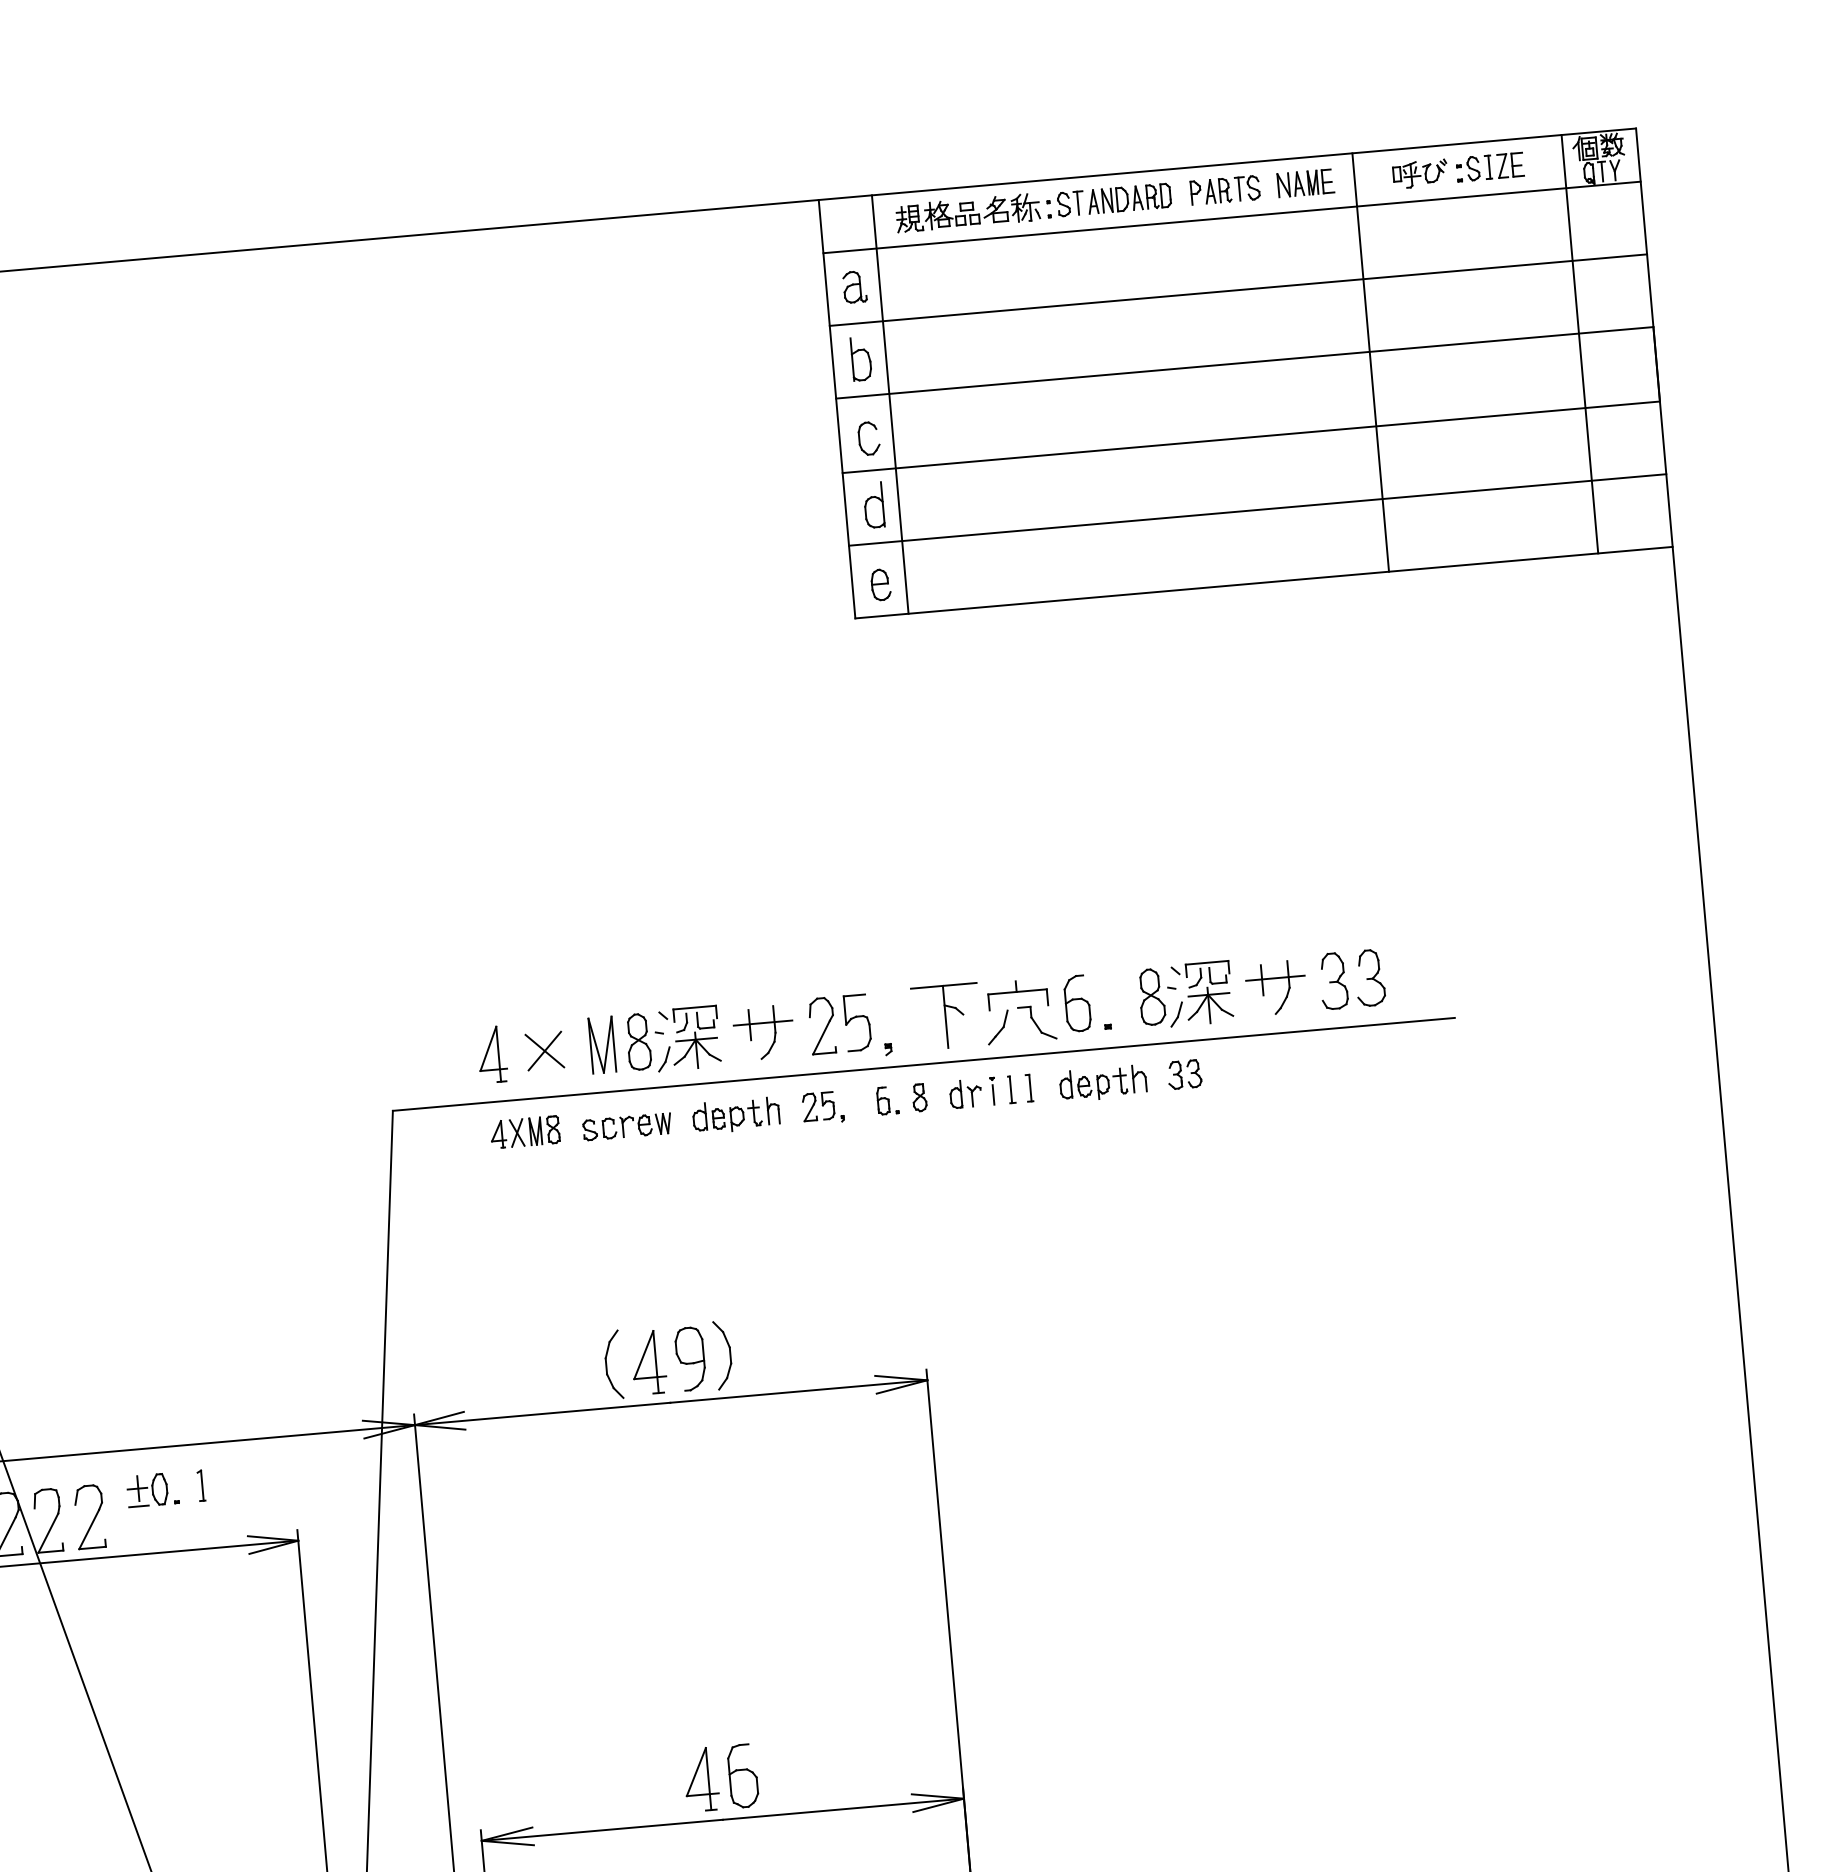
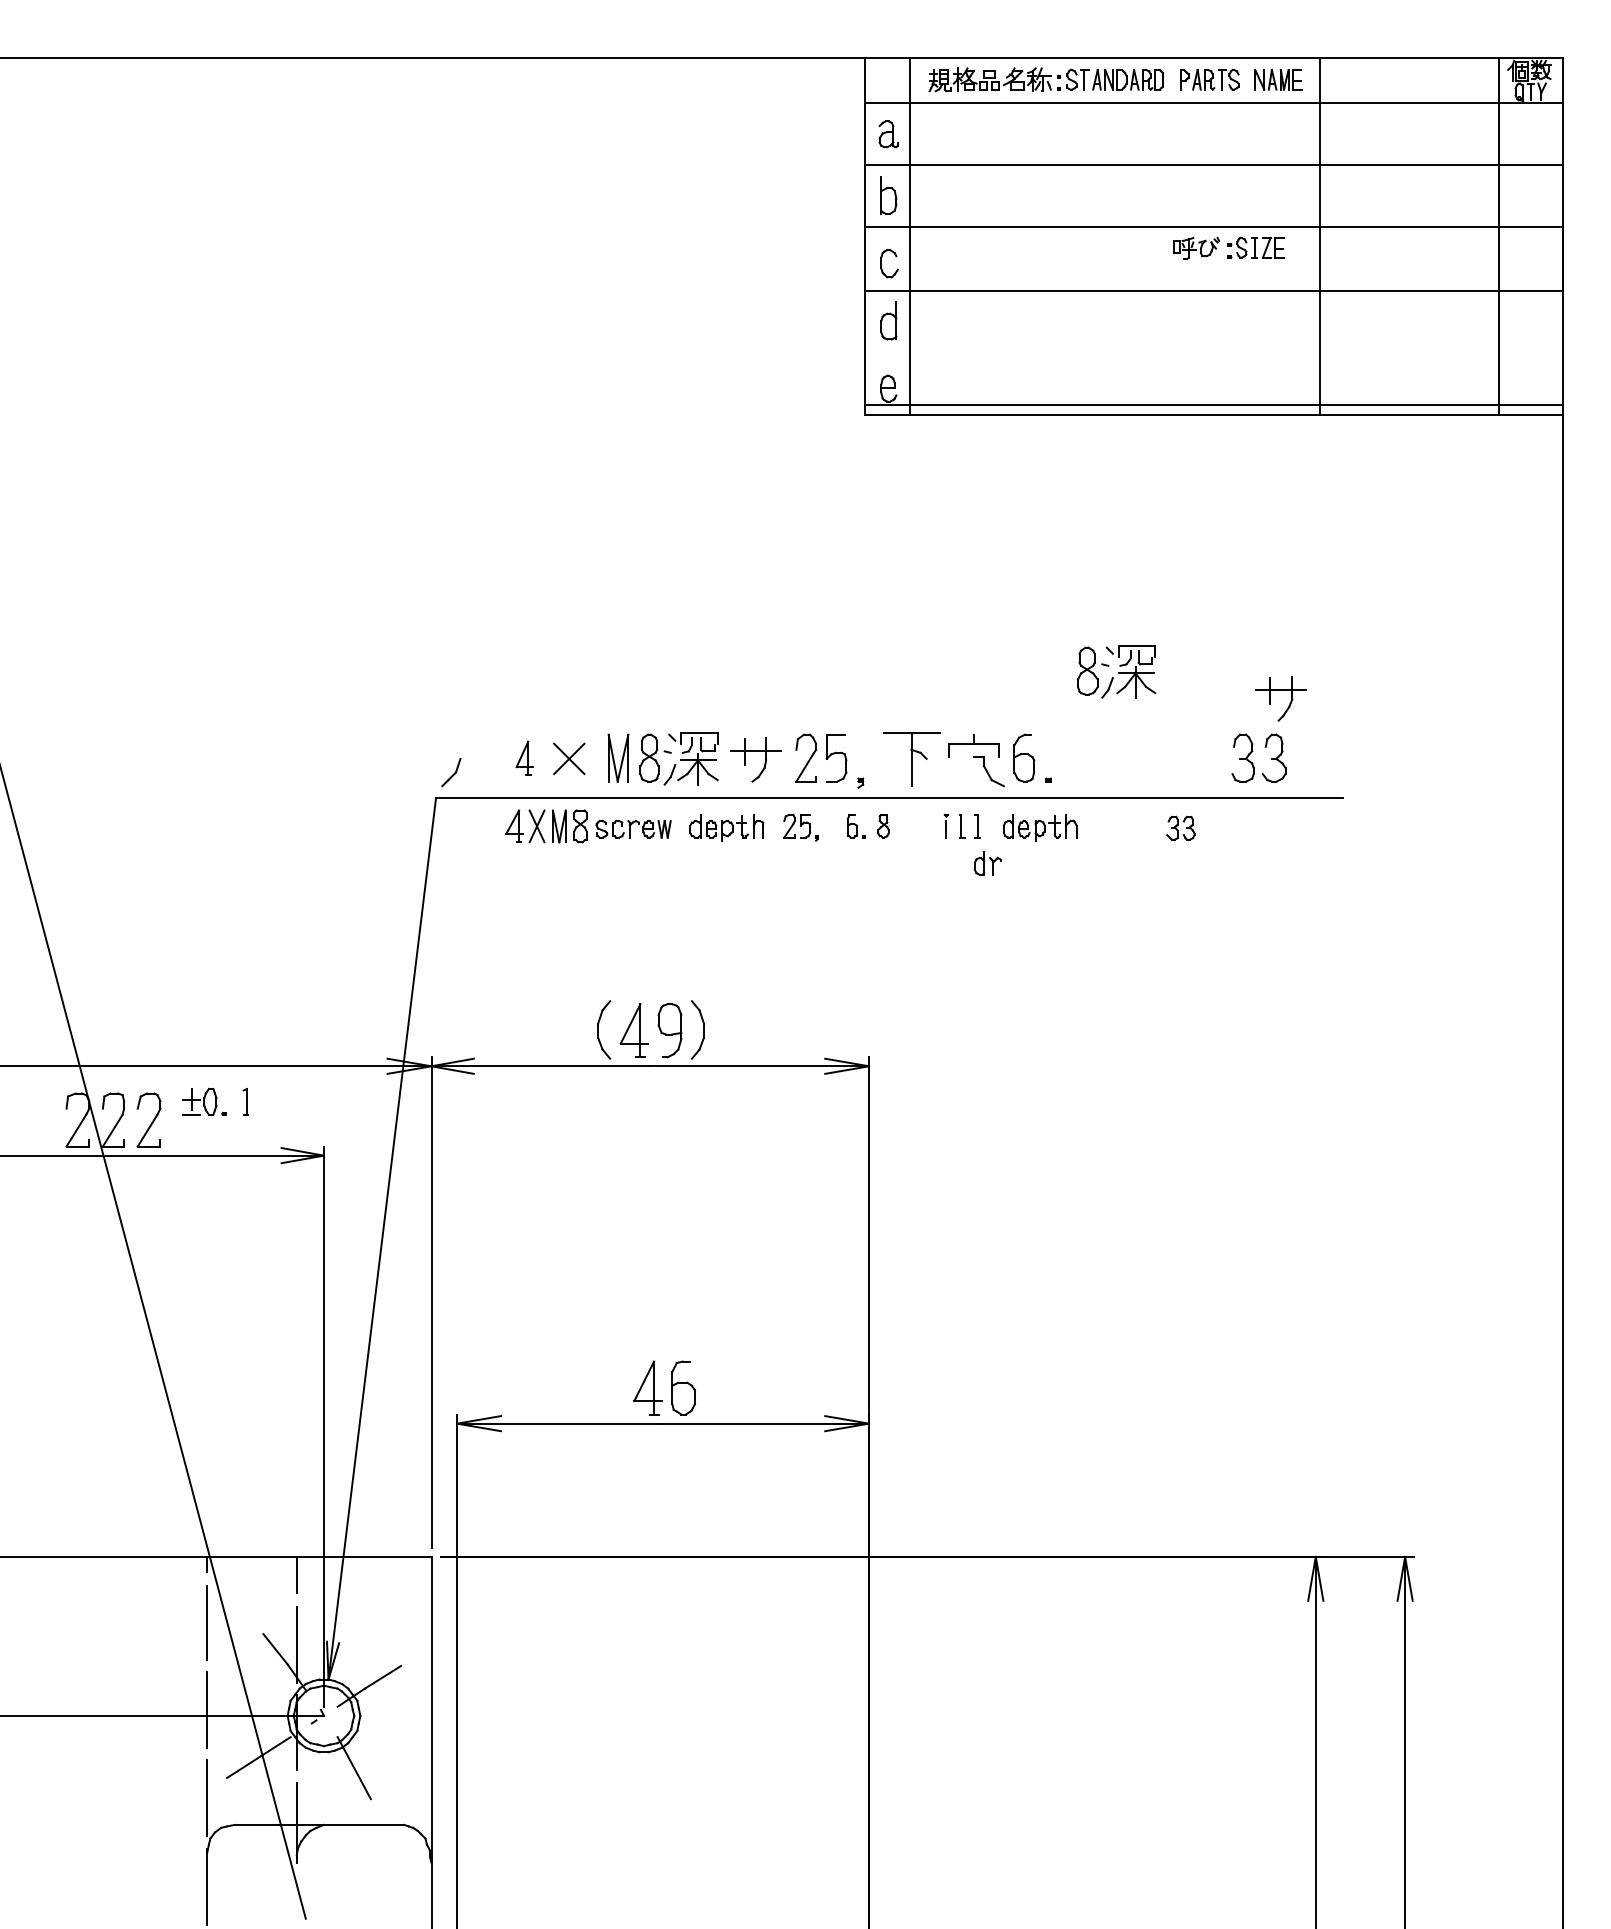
part: (1457, 170) -> (1228, 248), moved
line: (1257, 510) -> (1213, 405), moved
part: (1274, 978) -> (1280, 690), moved
part: (1185, 994) -> (1116, 671), moved
part: (998, 1027) -> (451, 772), moved
part: (492, 1054) -> (524, 757), size x0.7
part: (1184, 1073) -> (1180, 827), moved
part: (965, 1094) -> (987, 863), moved
part: (525, 1131) -> (546, 825), size x1.4

